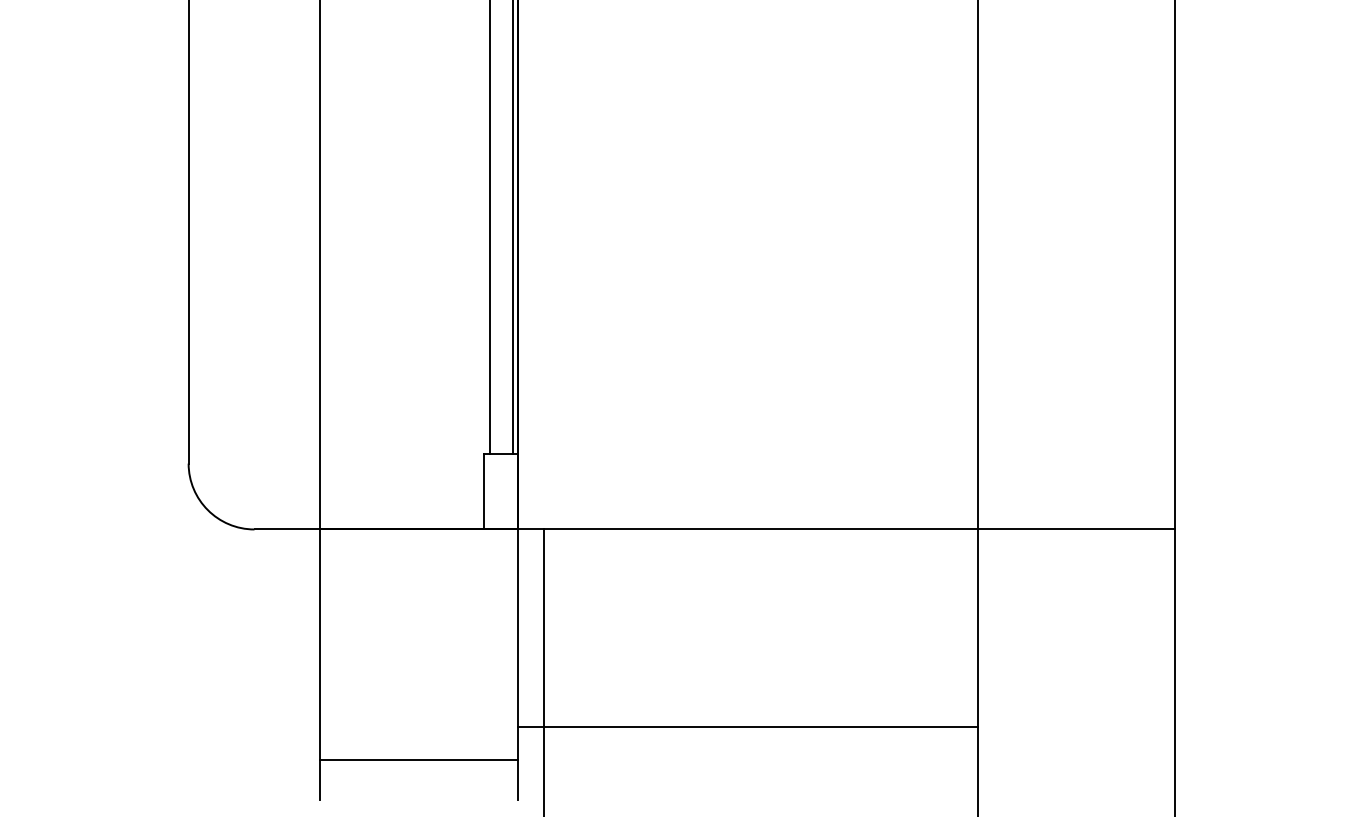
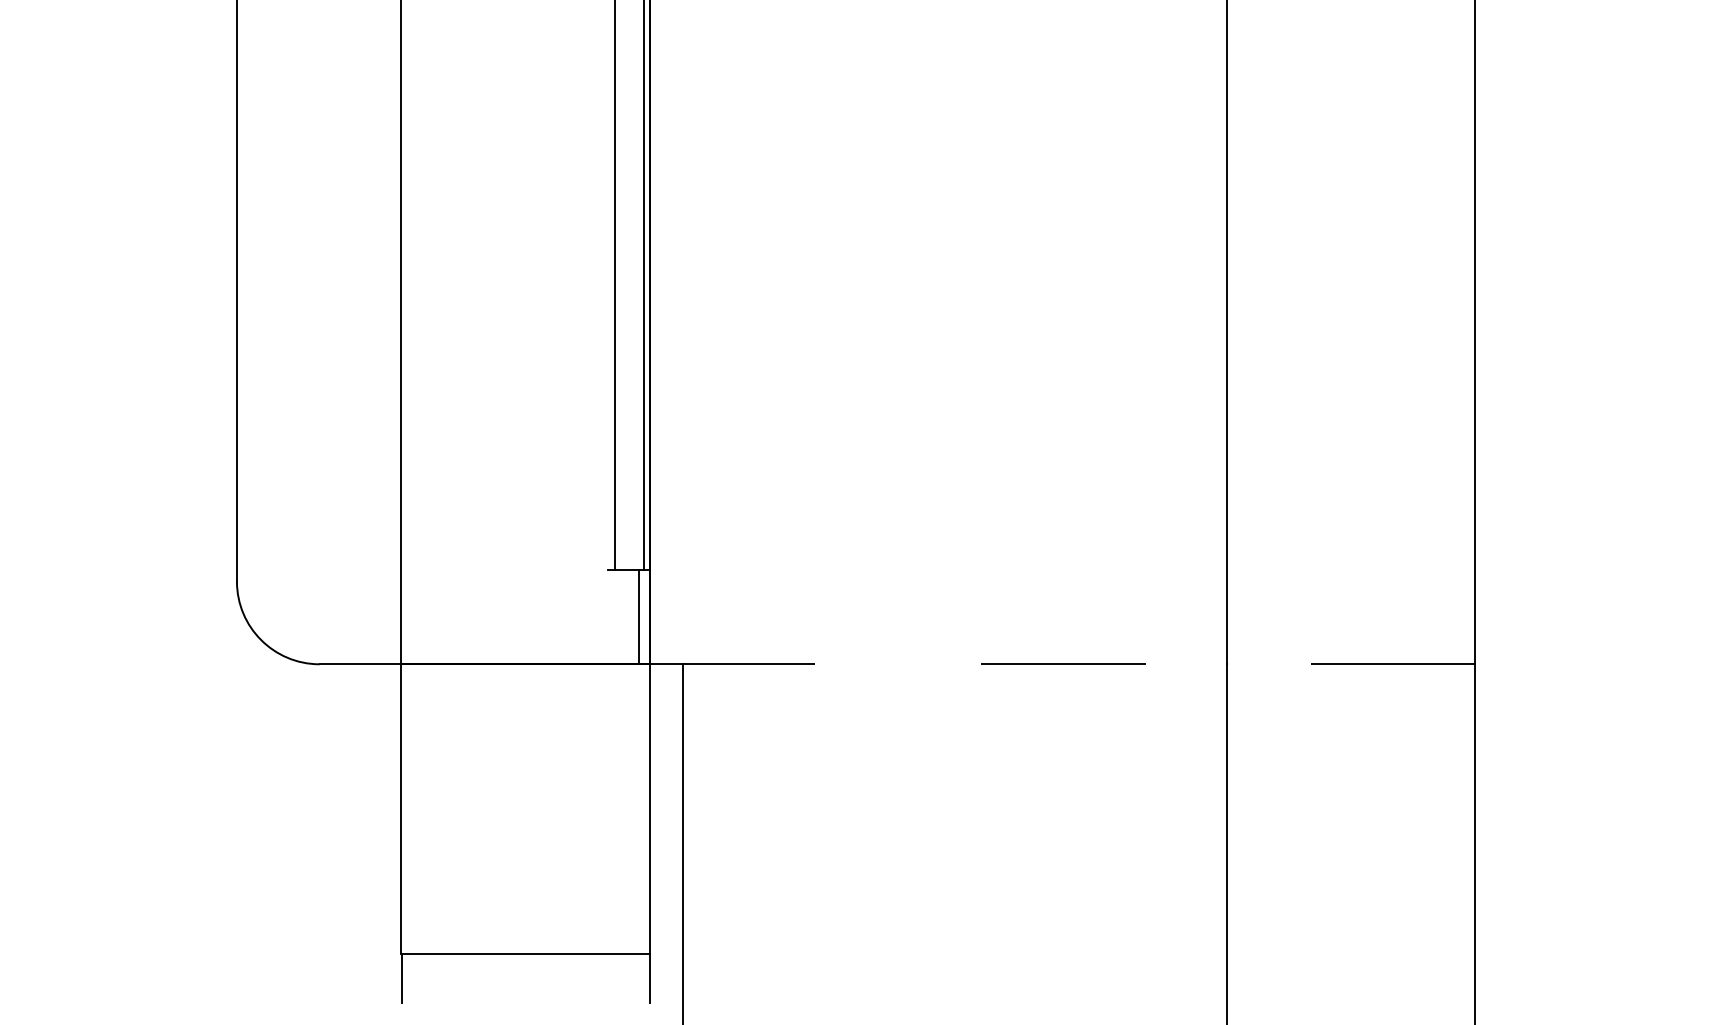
line: (484, 492) -> (639, 617), moved
line: (847, 529) -> (1063, 664), solid -> dashed
line: (747, 727) -> (938, 912), removed

